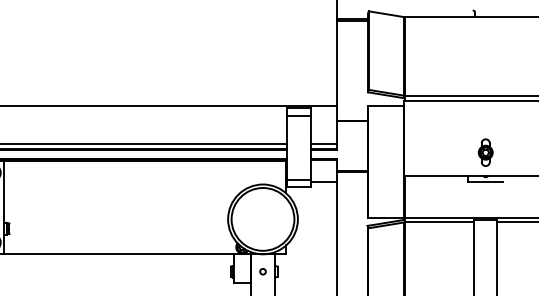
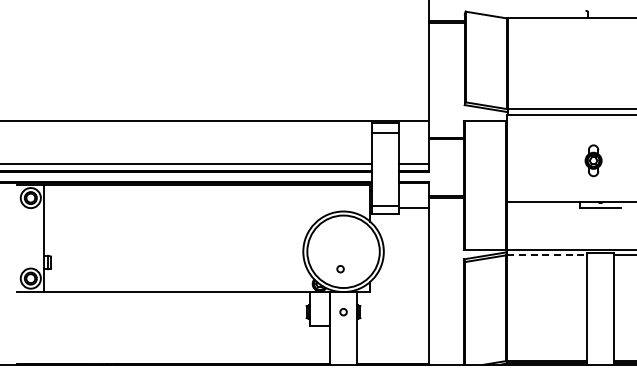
part: (485, 152) -> (593, 160), moved
line: (439, 222) -> (547, 255), solid -> dashed
circle: (260, 234) -> (340, 269), added

